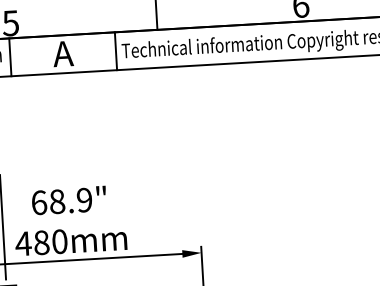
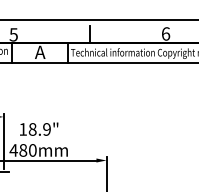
text: (39, 202) -> (23, 129), 68.9" -> 18.9"

